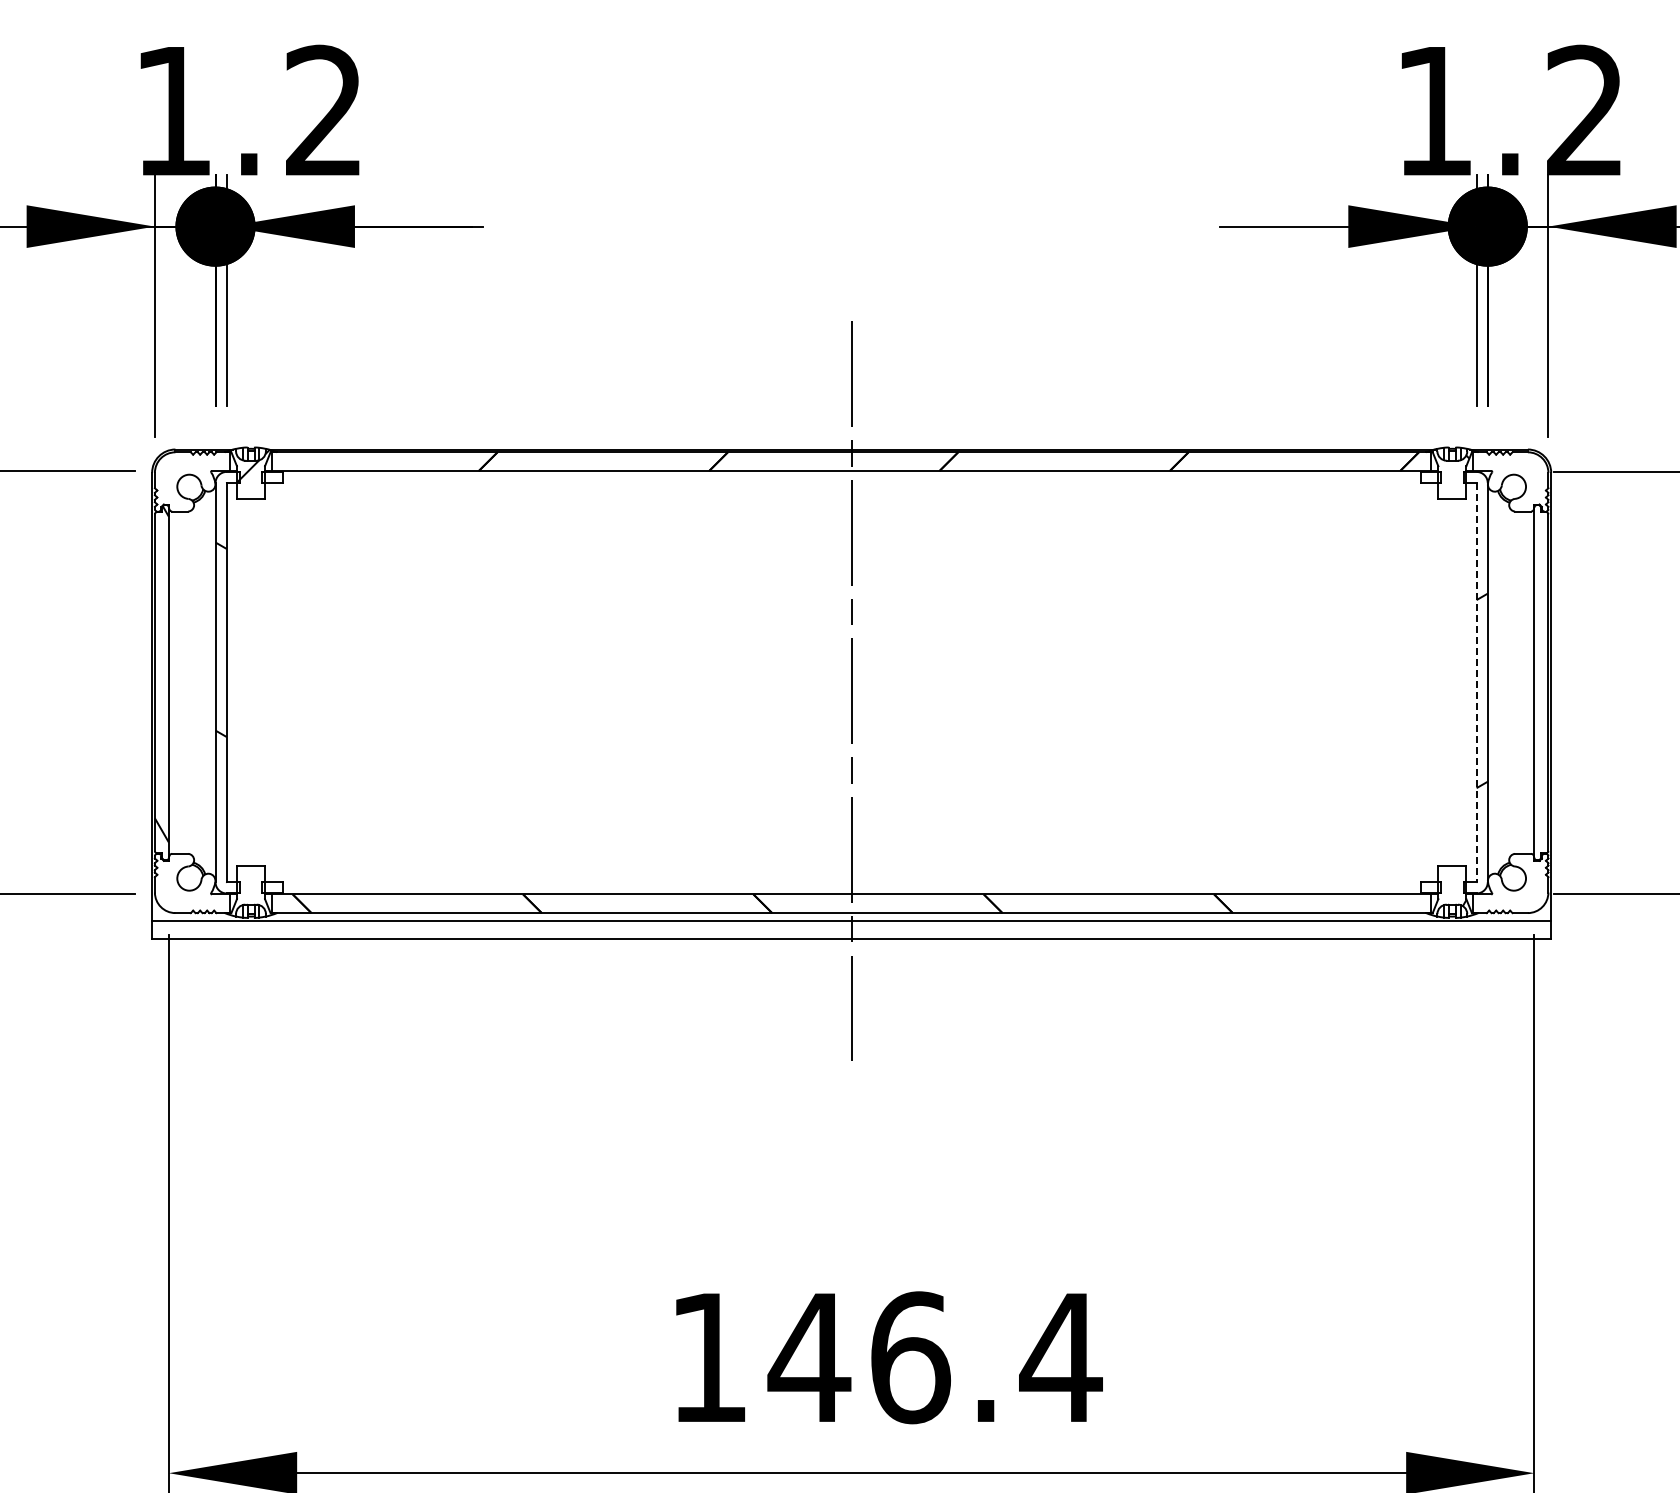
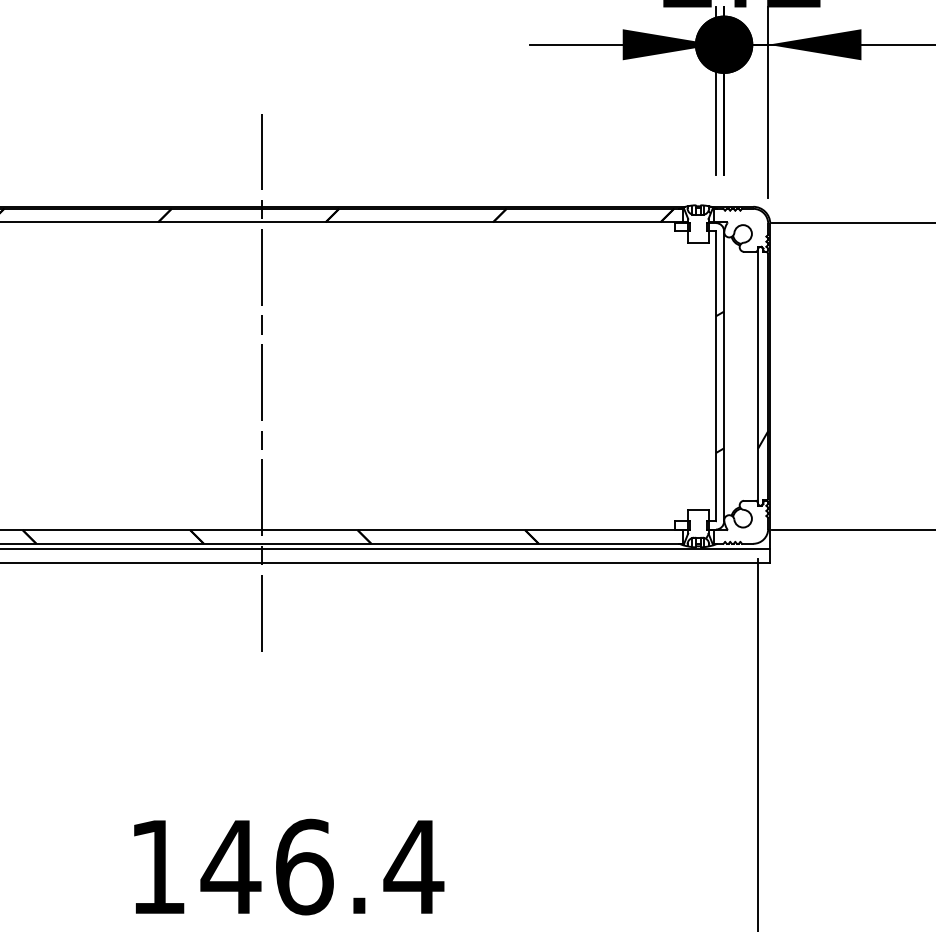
line: (1476, 682) -> (715, 376), dashed -> solid
hatch: (1541, 770) -> (763, 440), added

